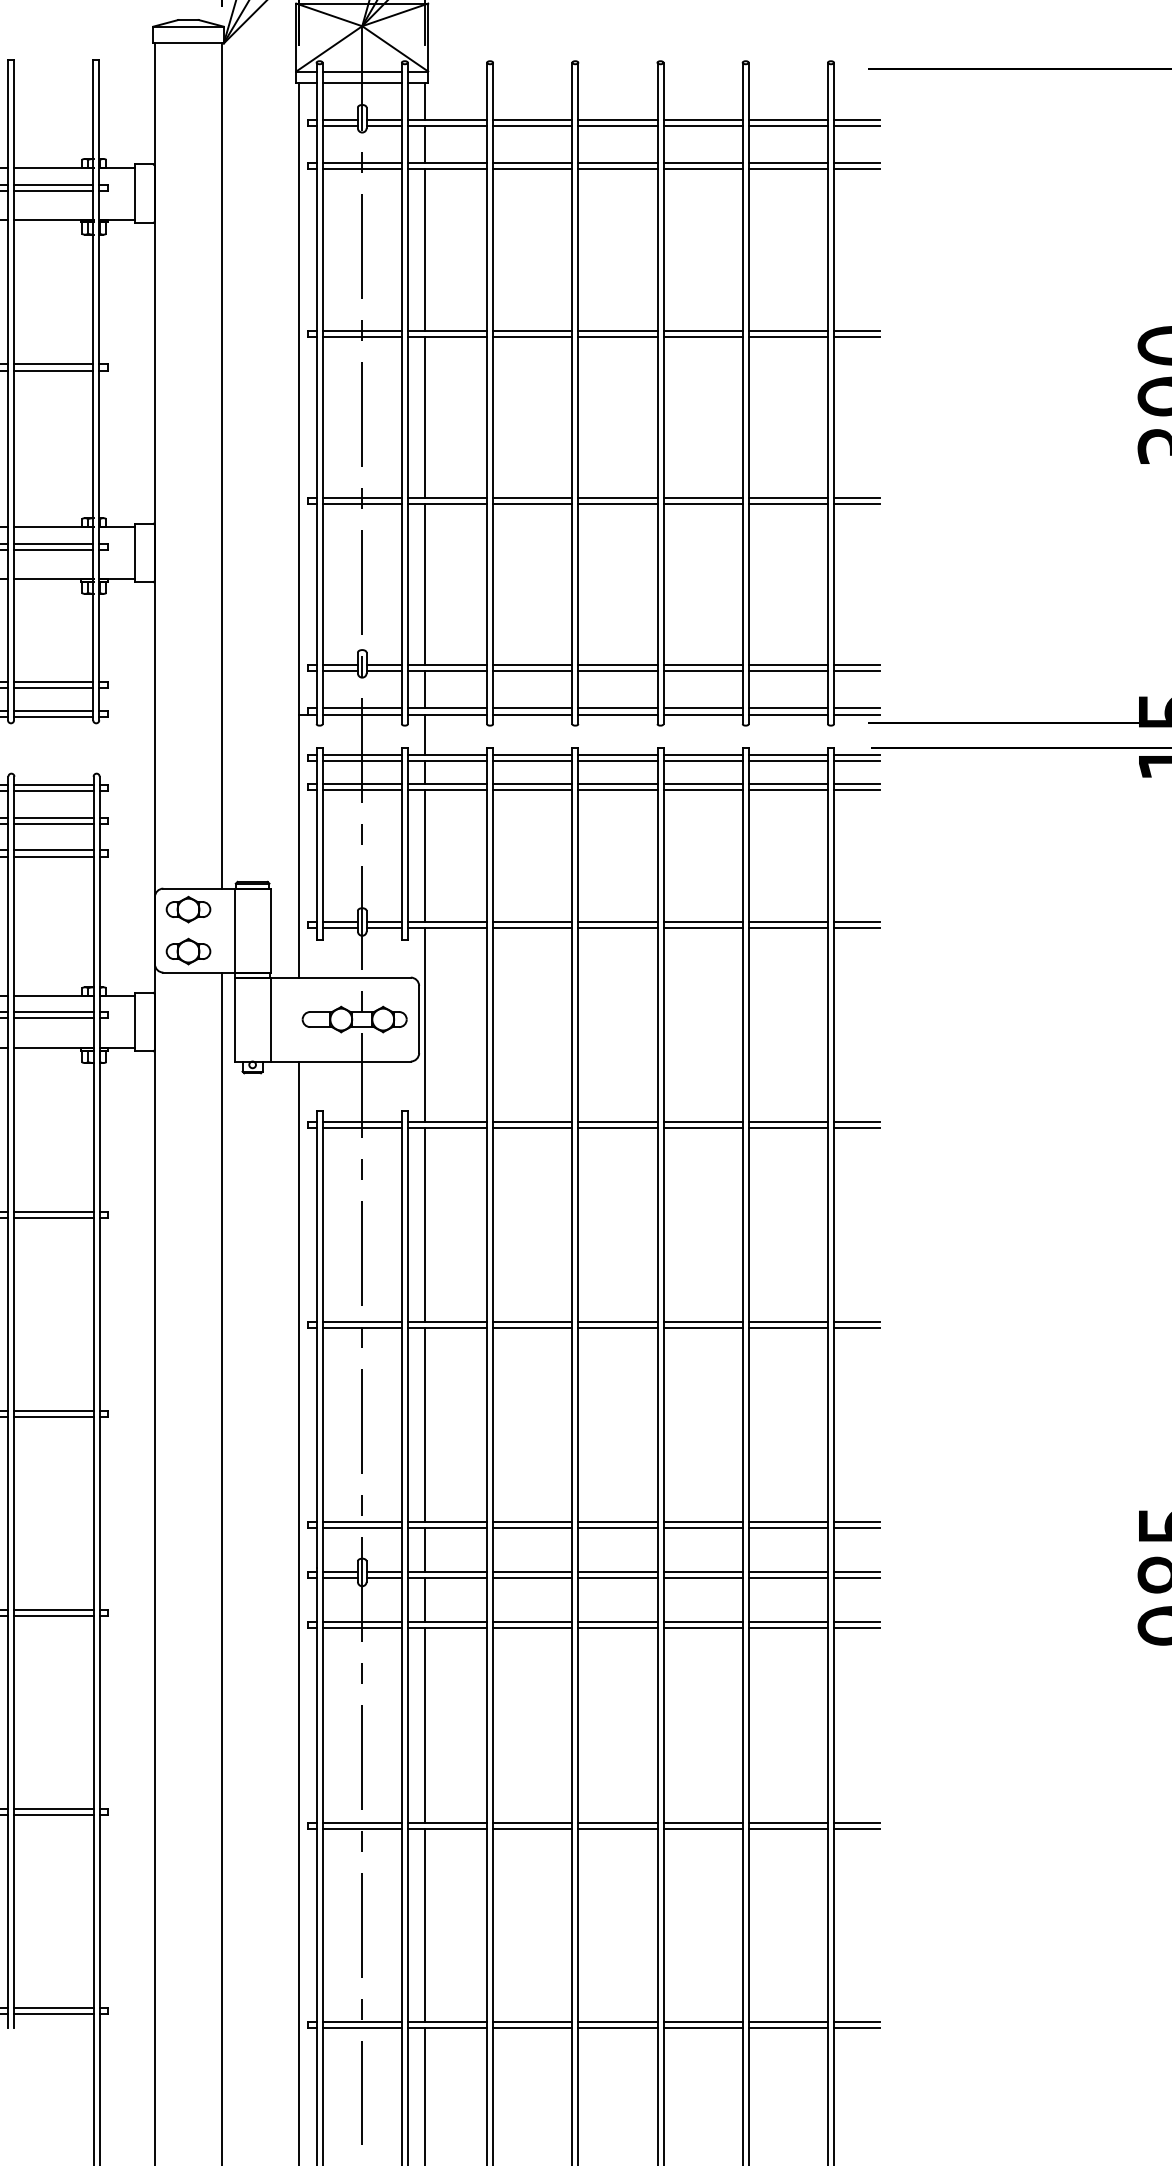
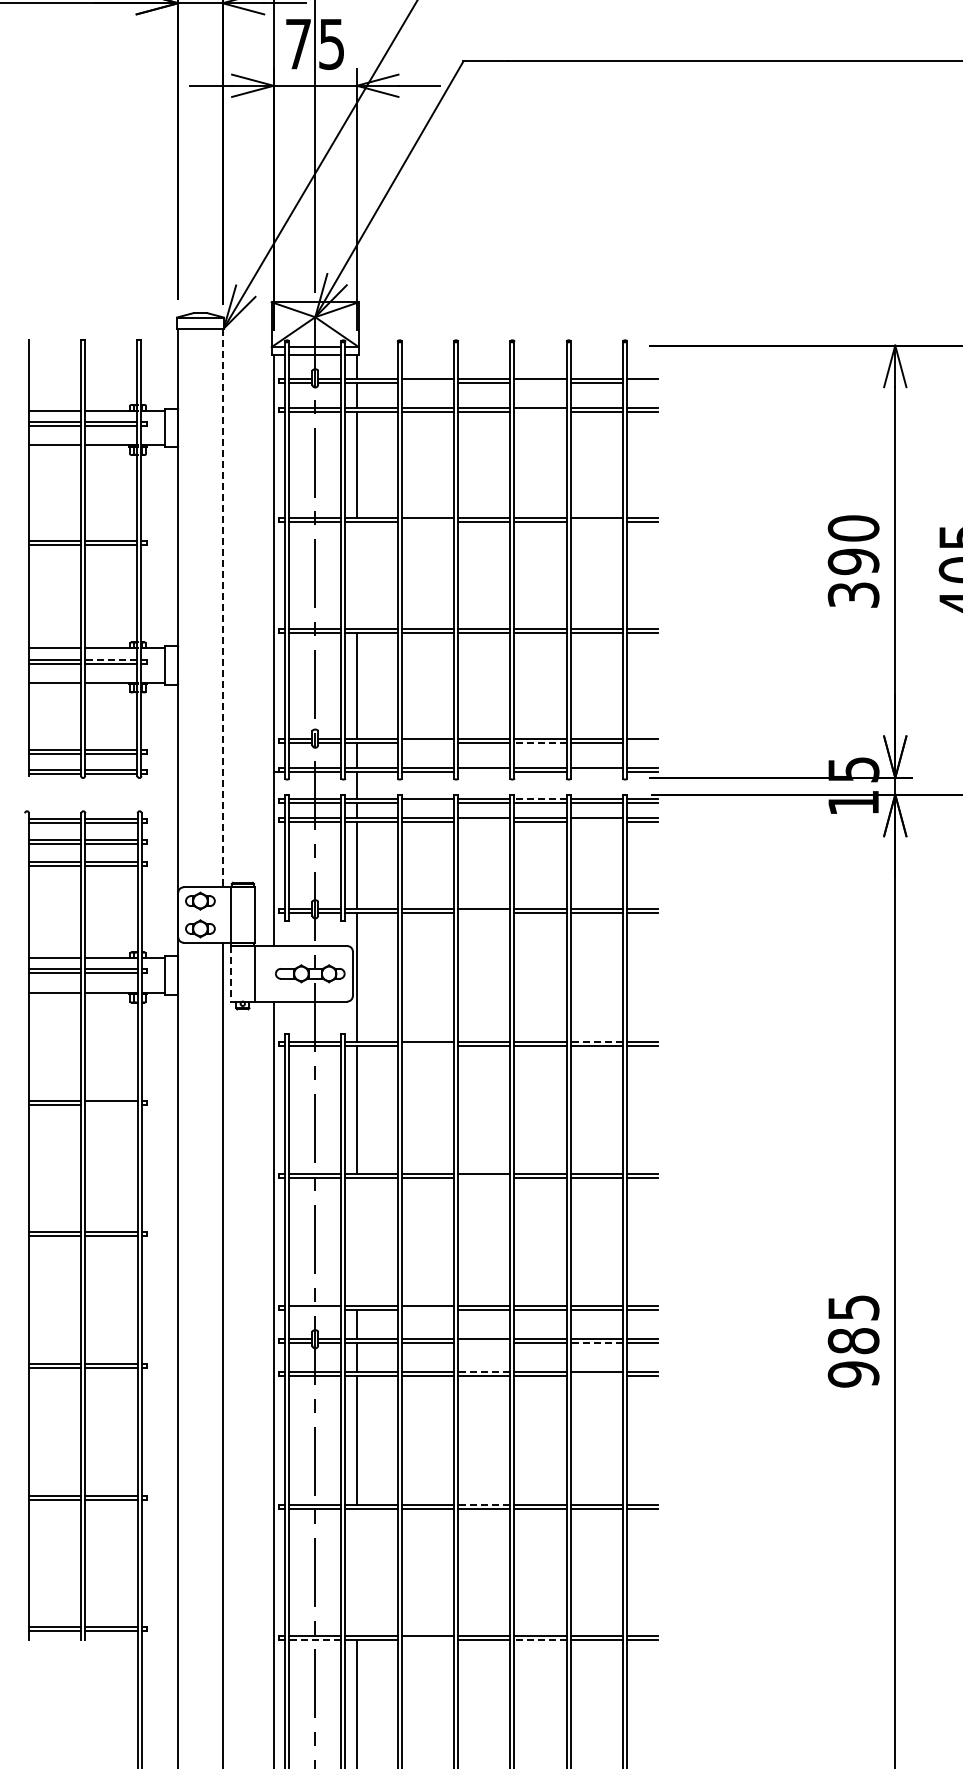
line: (532, 126) -> (427, 383), removed
line: (702, 126) -> (540, 383), removed
line: (857, 126) -> (642, 383), removed
line: (702, 168) -> (540, 411), removed
line: (532, 336) -> (427, 522), removed
line: (787, 336) -> (596, 522), removed
line: (424, 416) -> (356, 575), removed
line: (221, 466) -> (222, 608), solid -> dashed
line: (52, 544) -> (110, 659), solid -> dashed
line: (532, 671) -> (427, 743), removed
line: (702, 671) -> (540, 743), solid -> dashed
line: (857, 671) -> (642, 743), removed
line: (618, 714) -> (484, 772), removed
line: (787, 714) -> (596, 772), removed
line: (702, 754) -> (540, 798), solid -> dashed
line: (532, 760) -> (427, 802), removed
line: (618, 790) -> (484, 822), removed
line: (787, 790) -> (596, 822), removed
line: (618, 928) -> (484, 913), removed
line: (234, 1019) -> (230, 973), solid -> dashed
line: (787, 1121) -> (596, 1041), solid -> dashed
line: (532, 1127) -> (427, 1045), removed
line: (53, 1217) -> (111, 1104), removed
line: (618, 1329) -> (484, 1178), removed
line: (424, 1424) -> (356, 1241), removed
line: (362, 1527) -> (315, 1309), removed
line: (532, 1527) -> (427, 1309), removed
line: (618, 1578) -> (484, 1343), removed
line: (787, 1578) -> (596, 1343), solid -> dashed
line: (616, 1621) -> (483, 1371), solid -> dashed
line: (787, 1627) -> (596, 1375), removed
line: (616, 1822) -> (483, 1504), solid -> dashed
line: (424, 1925) -> (356, 1572), removed
line: (361, 2028) -> (314, 1640), solid -> dashed
line: (532, 2028) -> (427, 1640), removed
line: (702, 2028) -> (540, 1640), solid -> dashed

